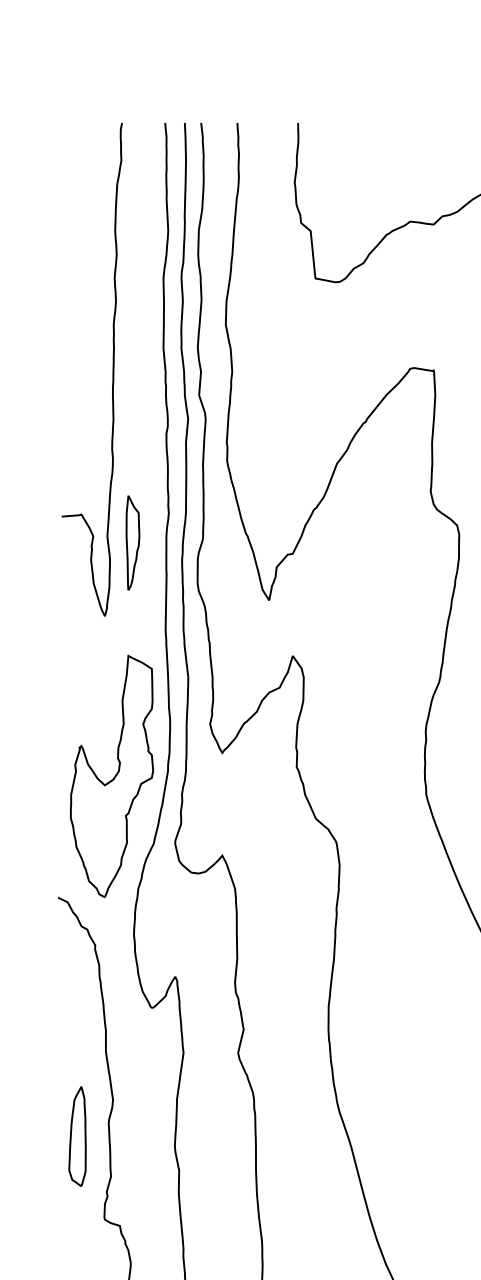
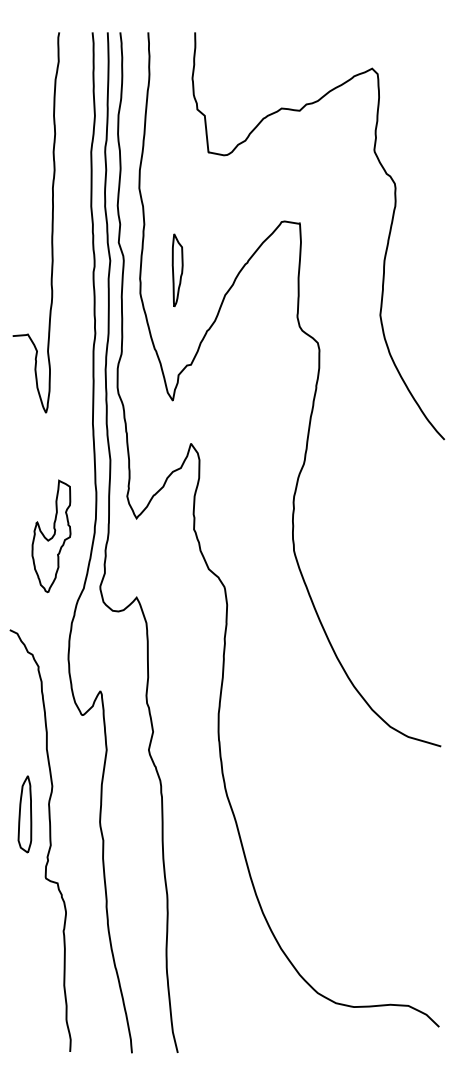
part: (132, 543) -> (177, 270), moved
part: (111, 776) -> (51, 536), size x0.6

